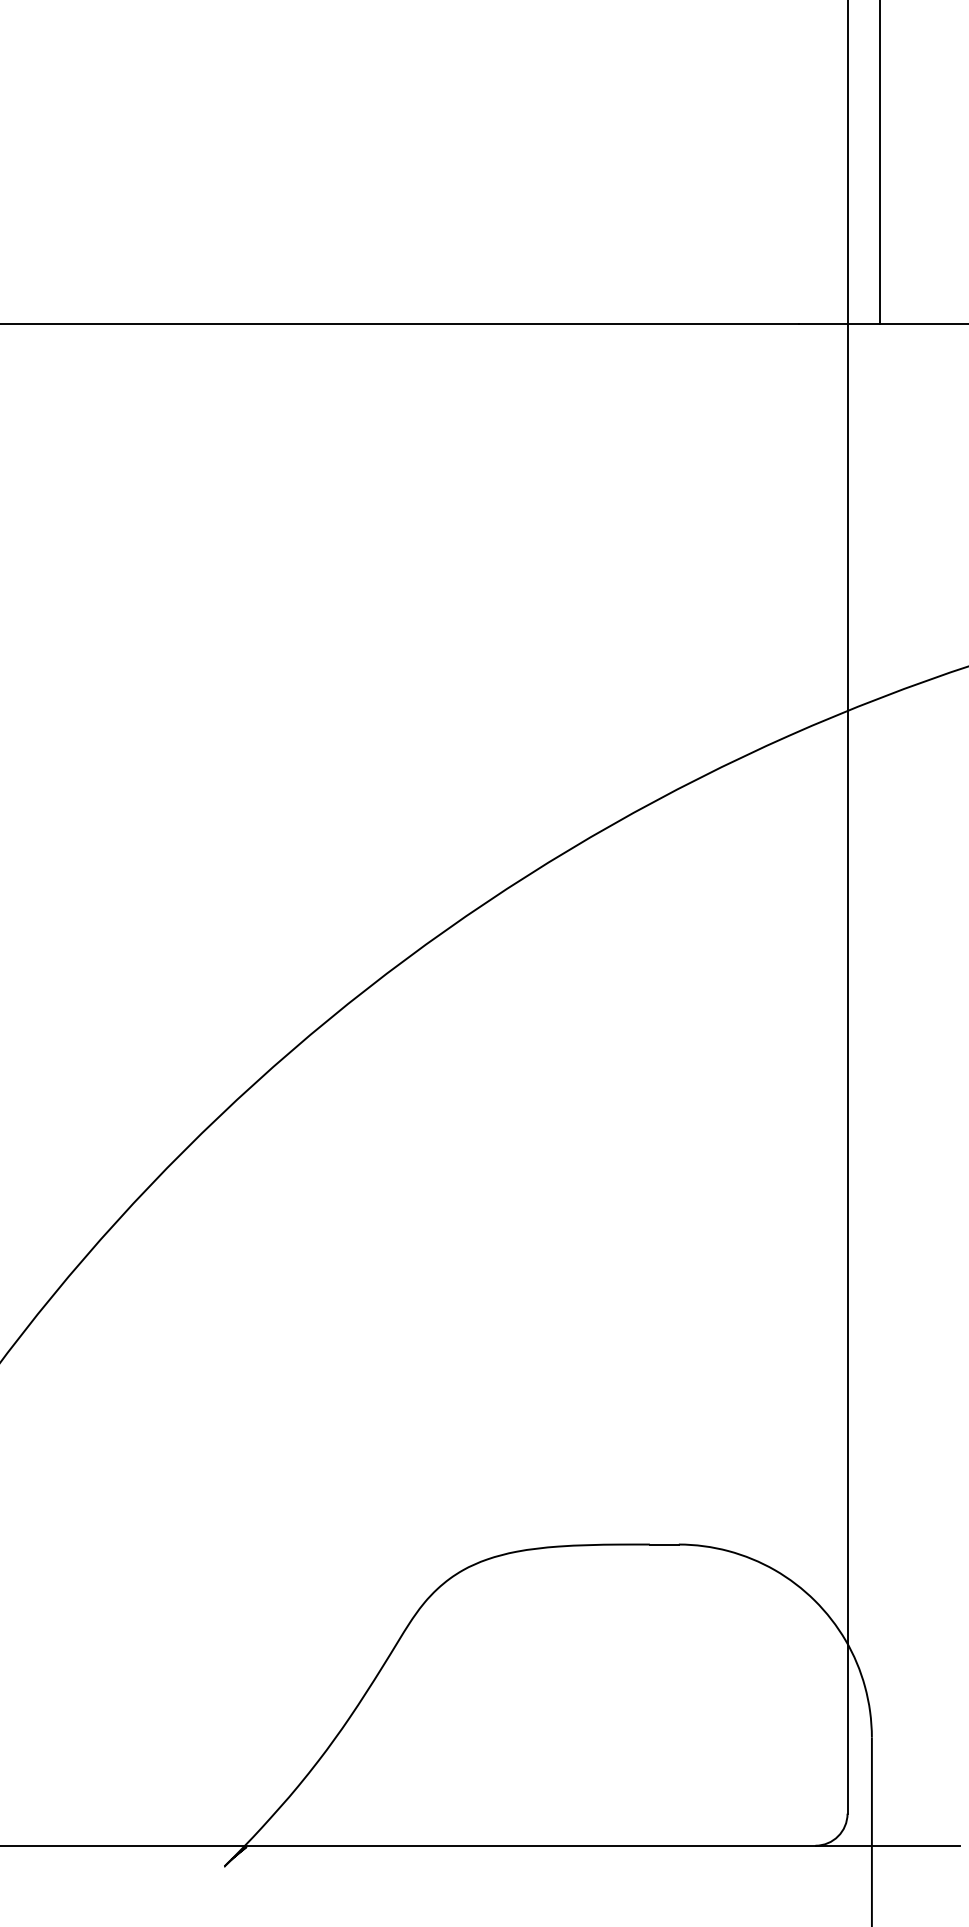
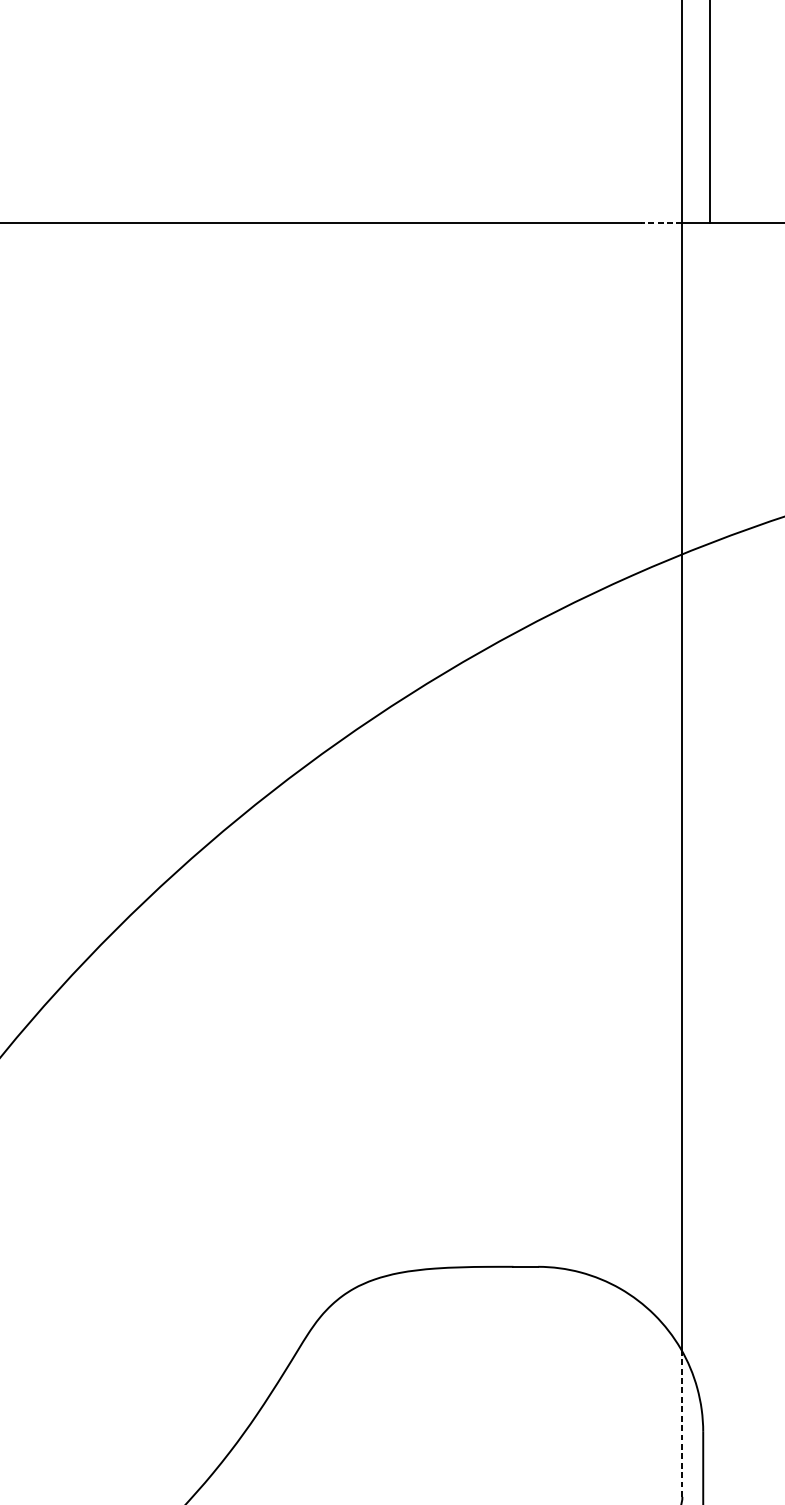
line: (823, 323) -> (661, 223), solid -> dashed
line: (847, 1728) -> (682, 1424), solid -> dashed

